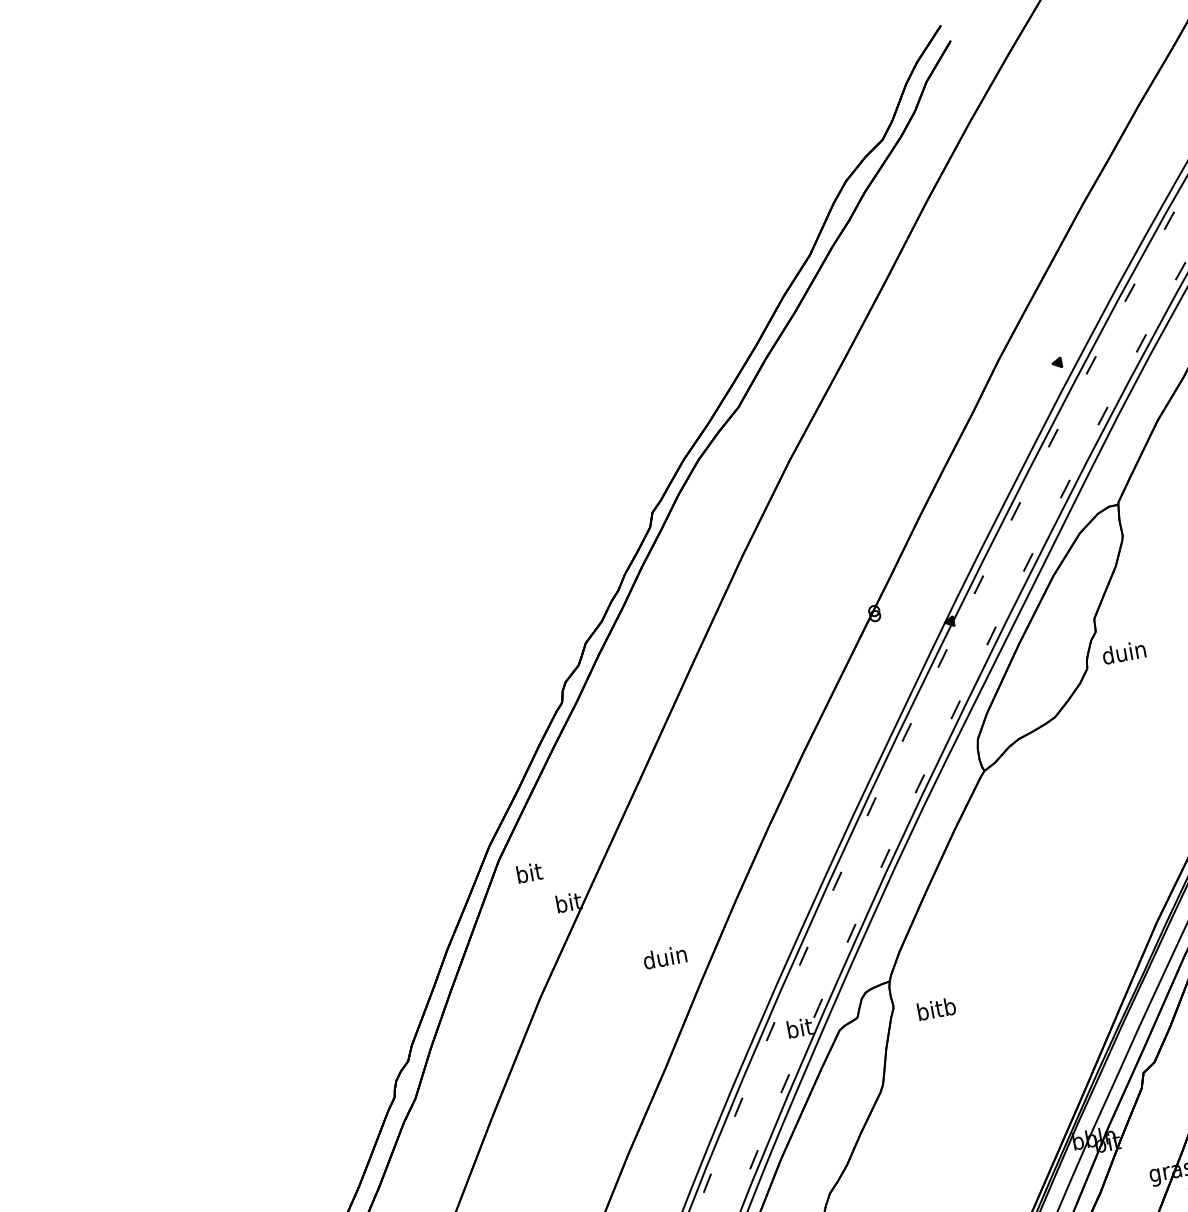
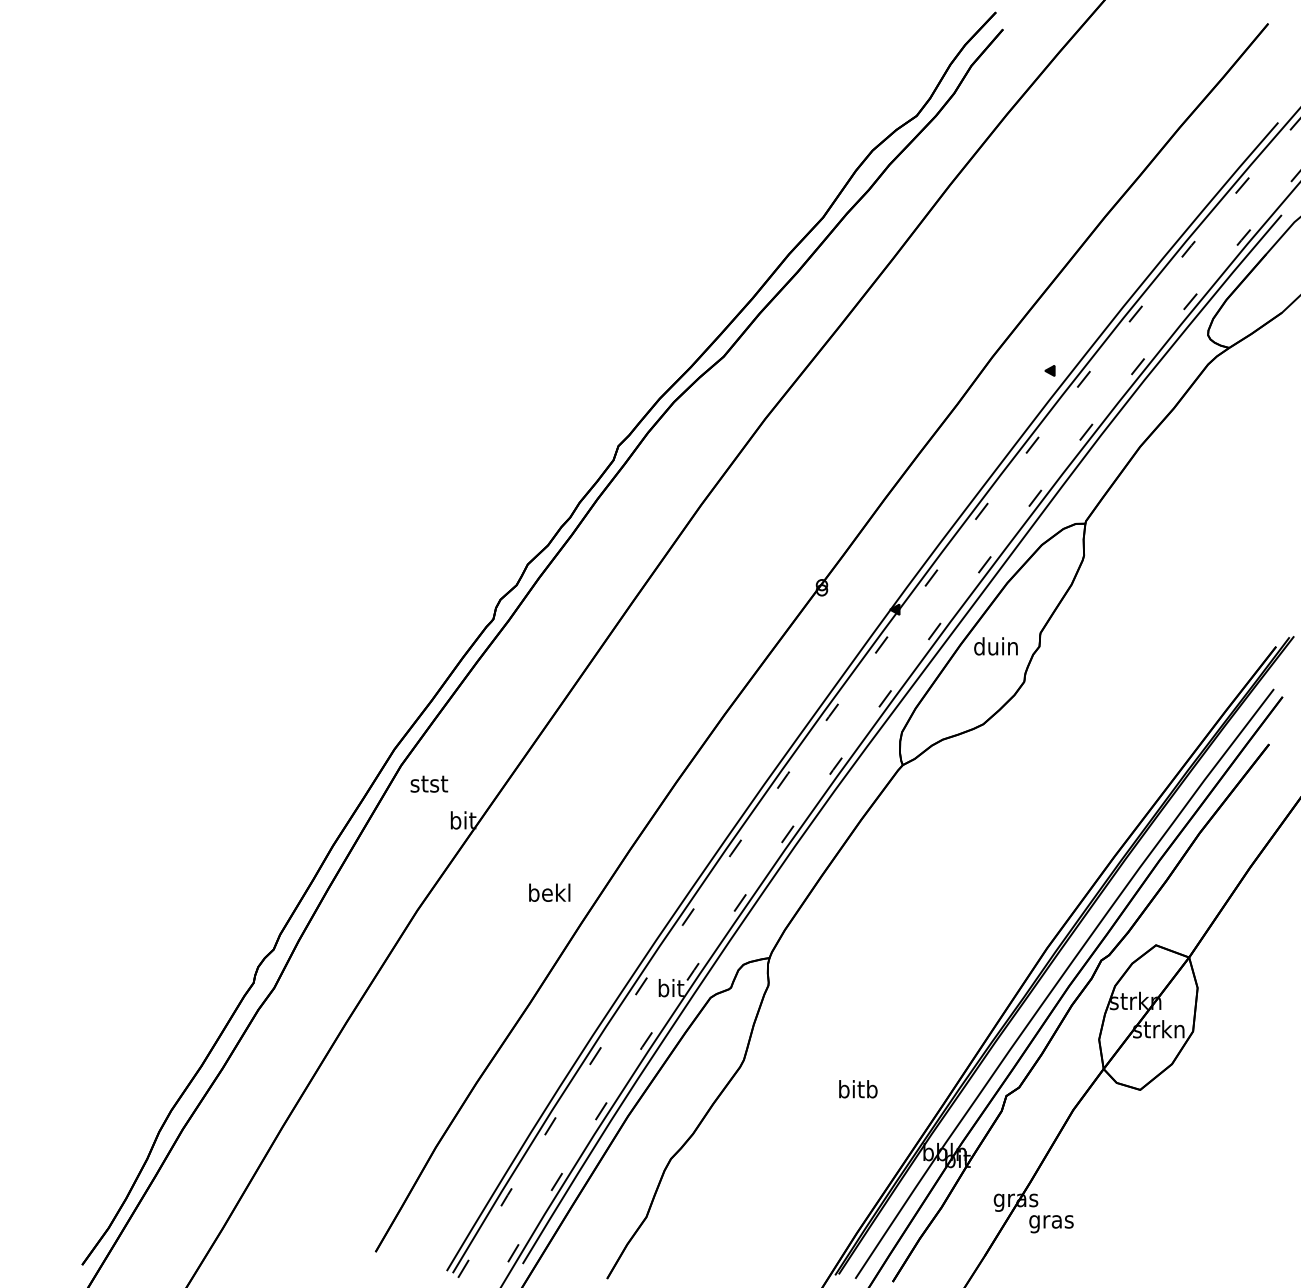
text: (1123, 652) -> (995, 646), moved
text: (529, 872) -> (429, 783), bit -> stst
text: (665, 957) -> (549, 892), duin -> bekl
text: (936, 1009) -> (858, 1089), moved

